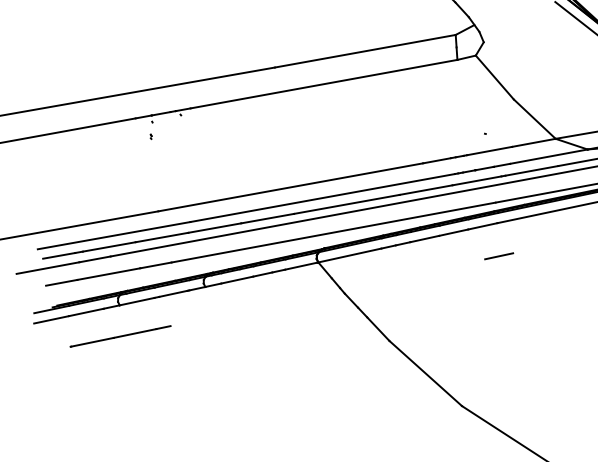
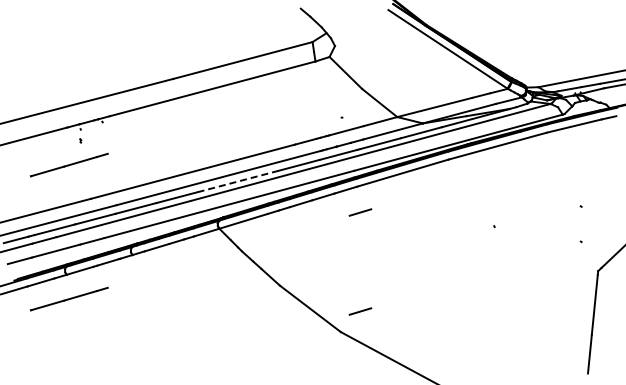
line: (134, 165) -> (69, 164), added
line: (346, 204) -> (237, 181), solid -> dashed
line: (489, 381) -> (360, 311), added

